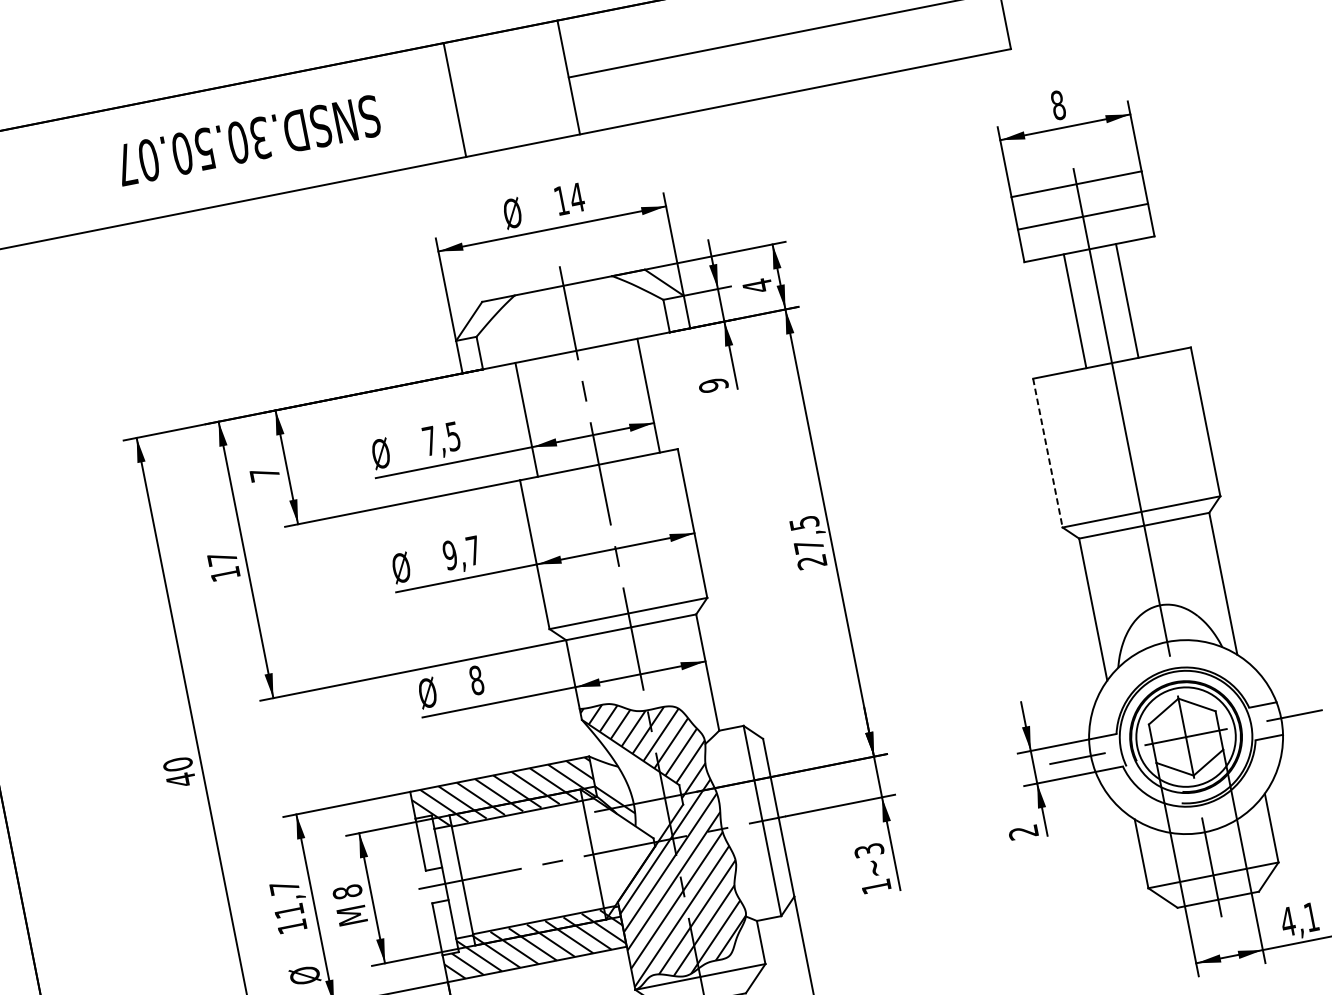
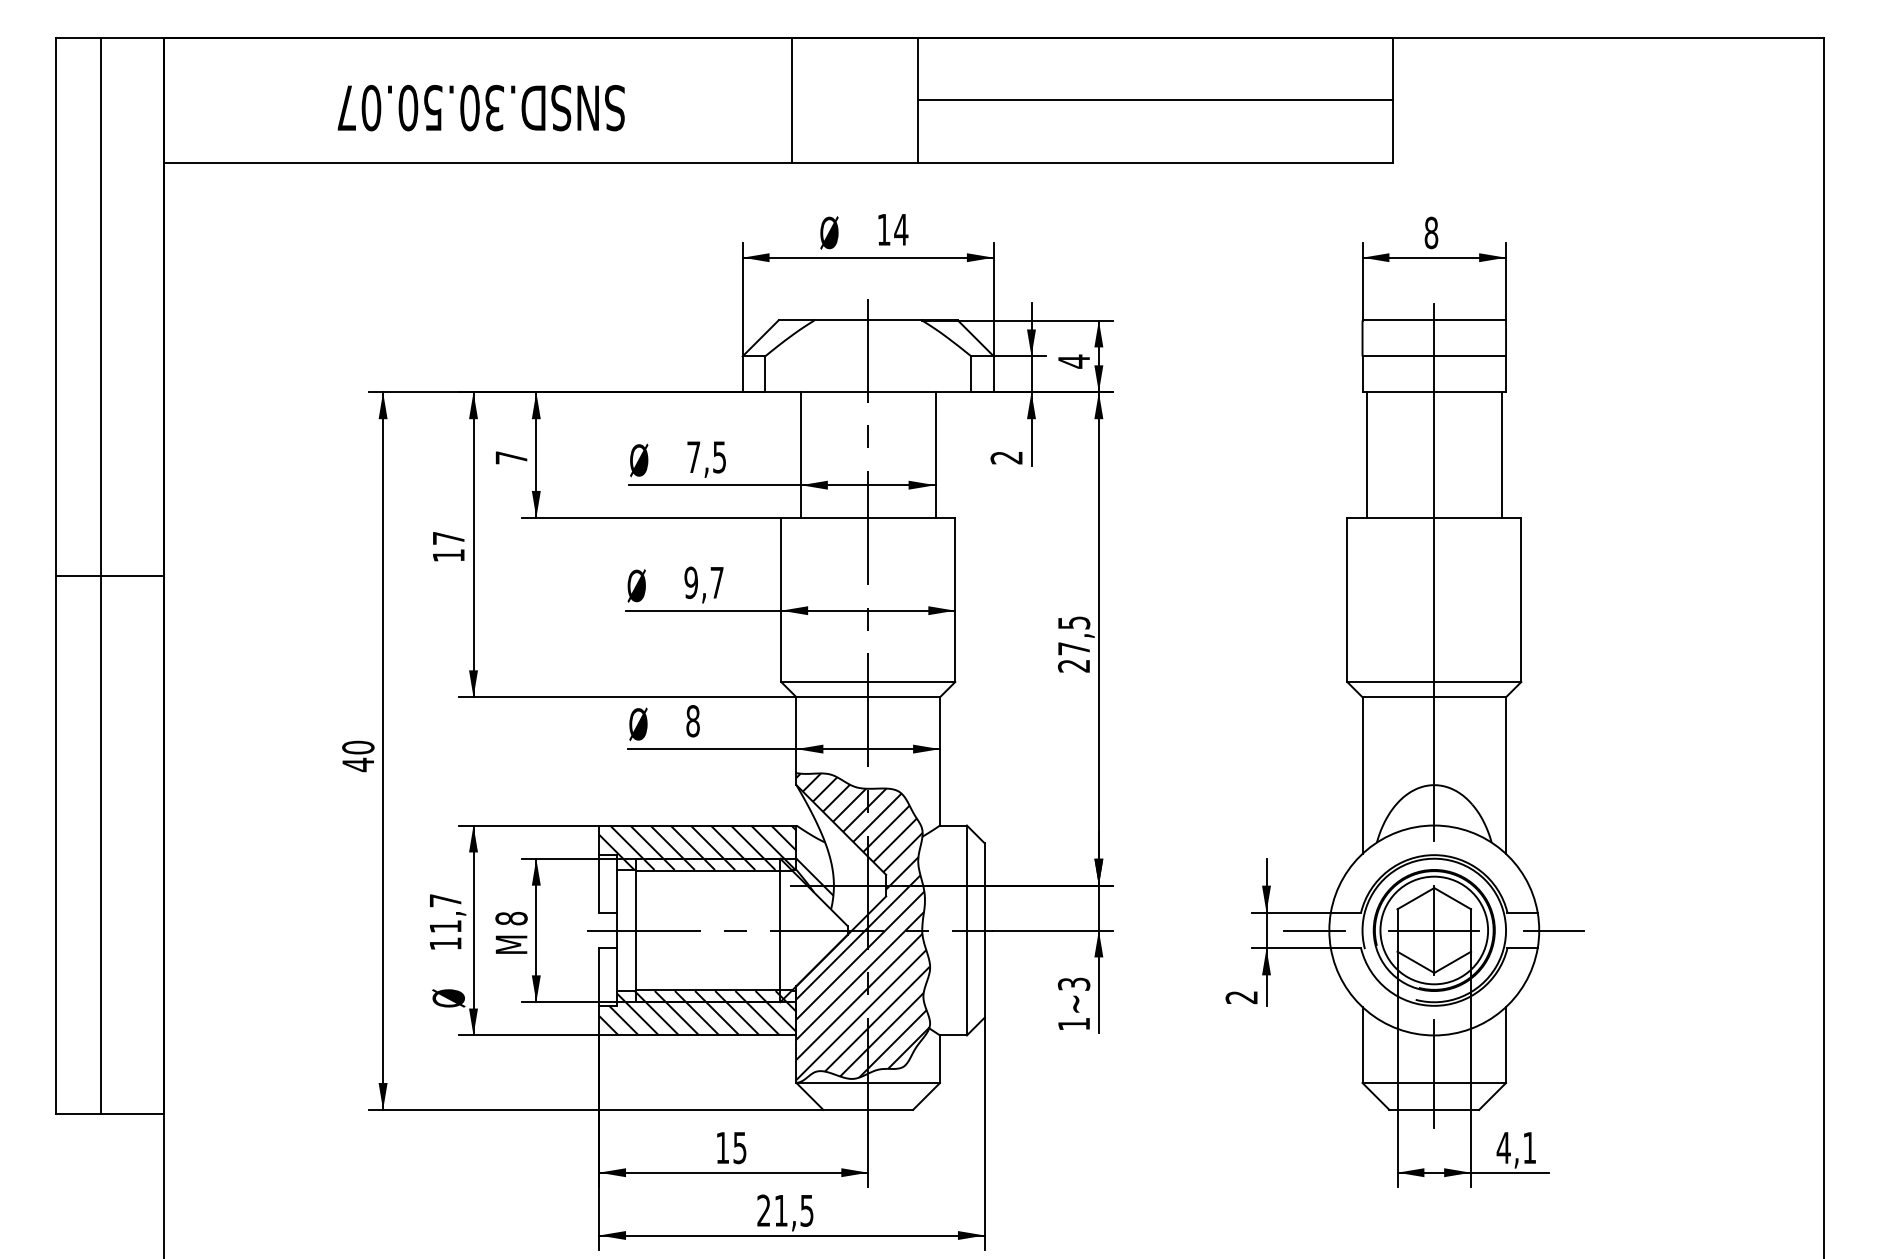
text: (247, 141) -> (480, 108), moved
line: (1127, 300) -> (1501, 454), moved
line: (1075, 310) -> (1367, 454), moved
text: (713, 385) -> (1006, 457), 9 -> 2
line: (1048, 453) -> (1347, 600), dashed -> solid

